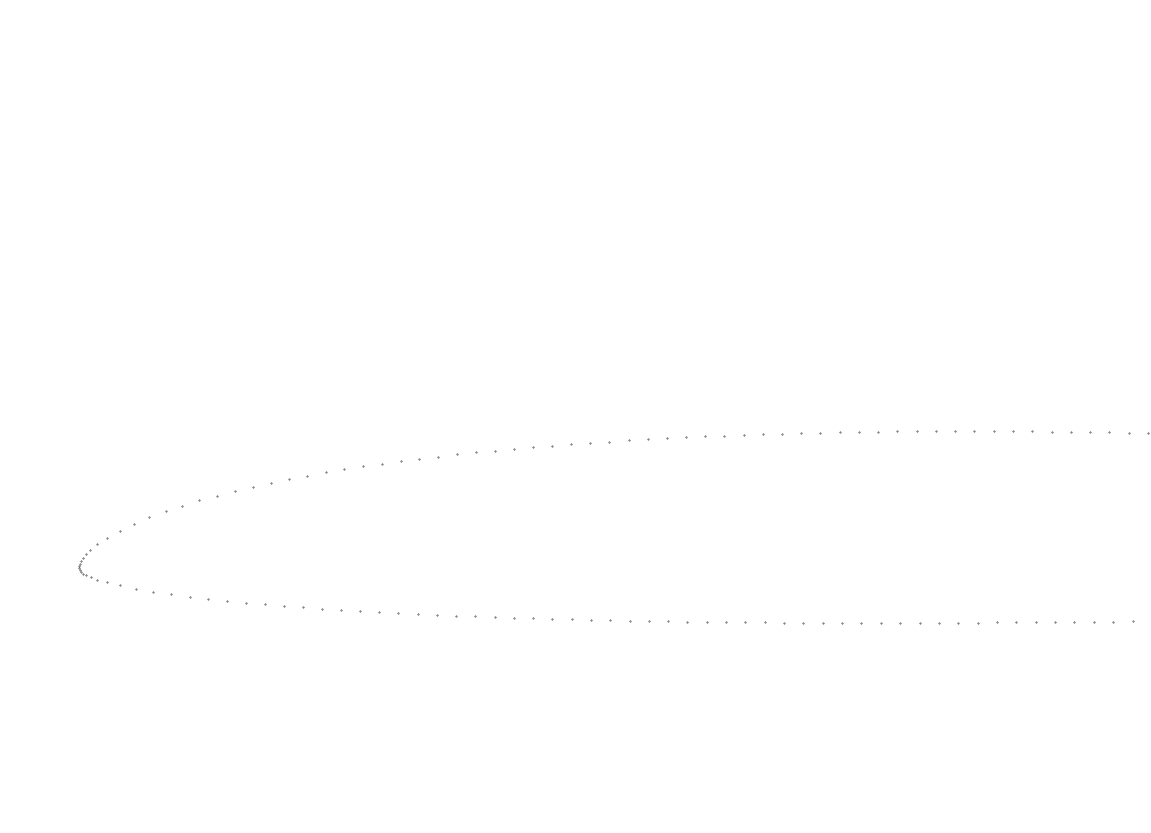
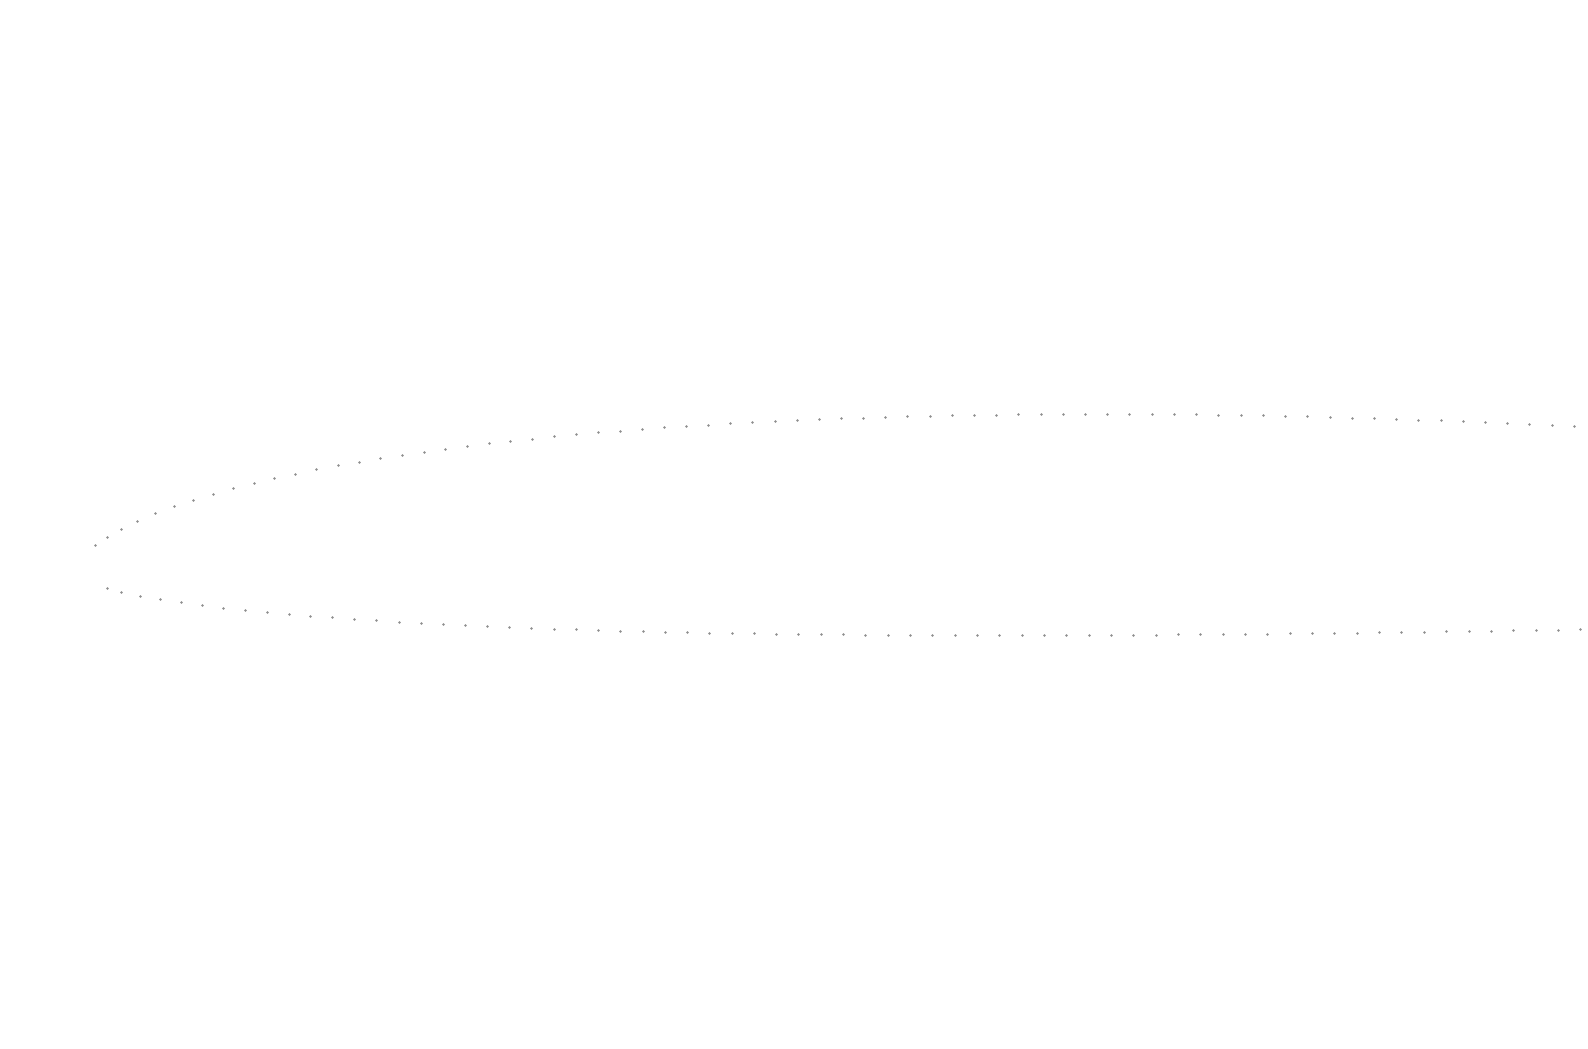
part: (81, 561) -> (77, 564), removed

